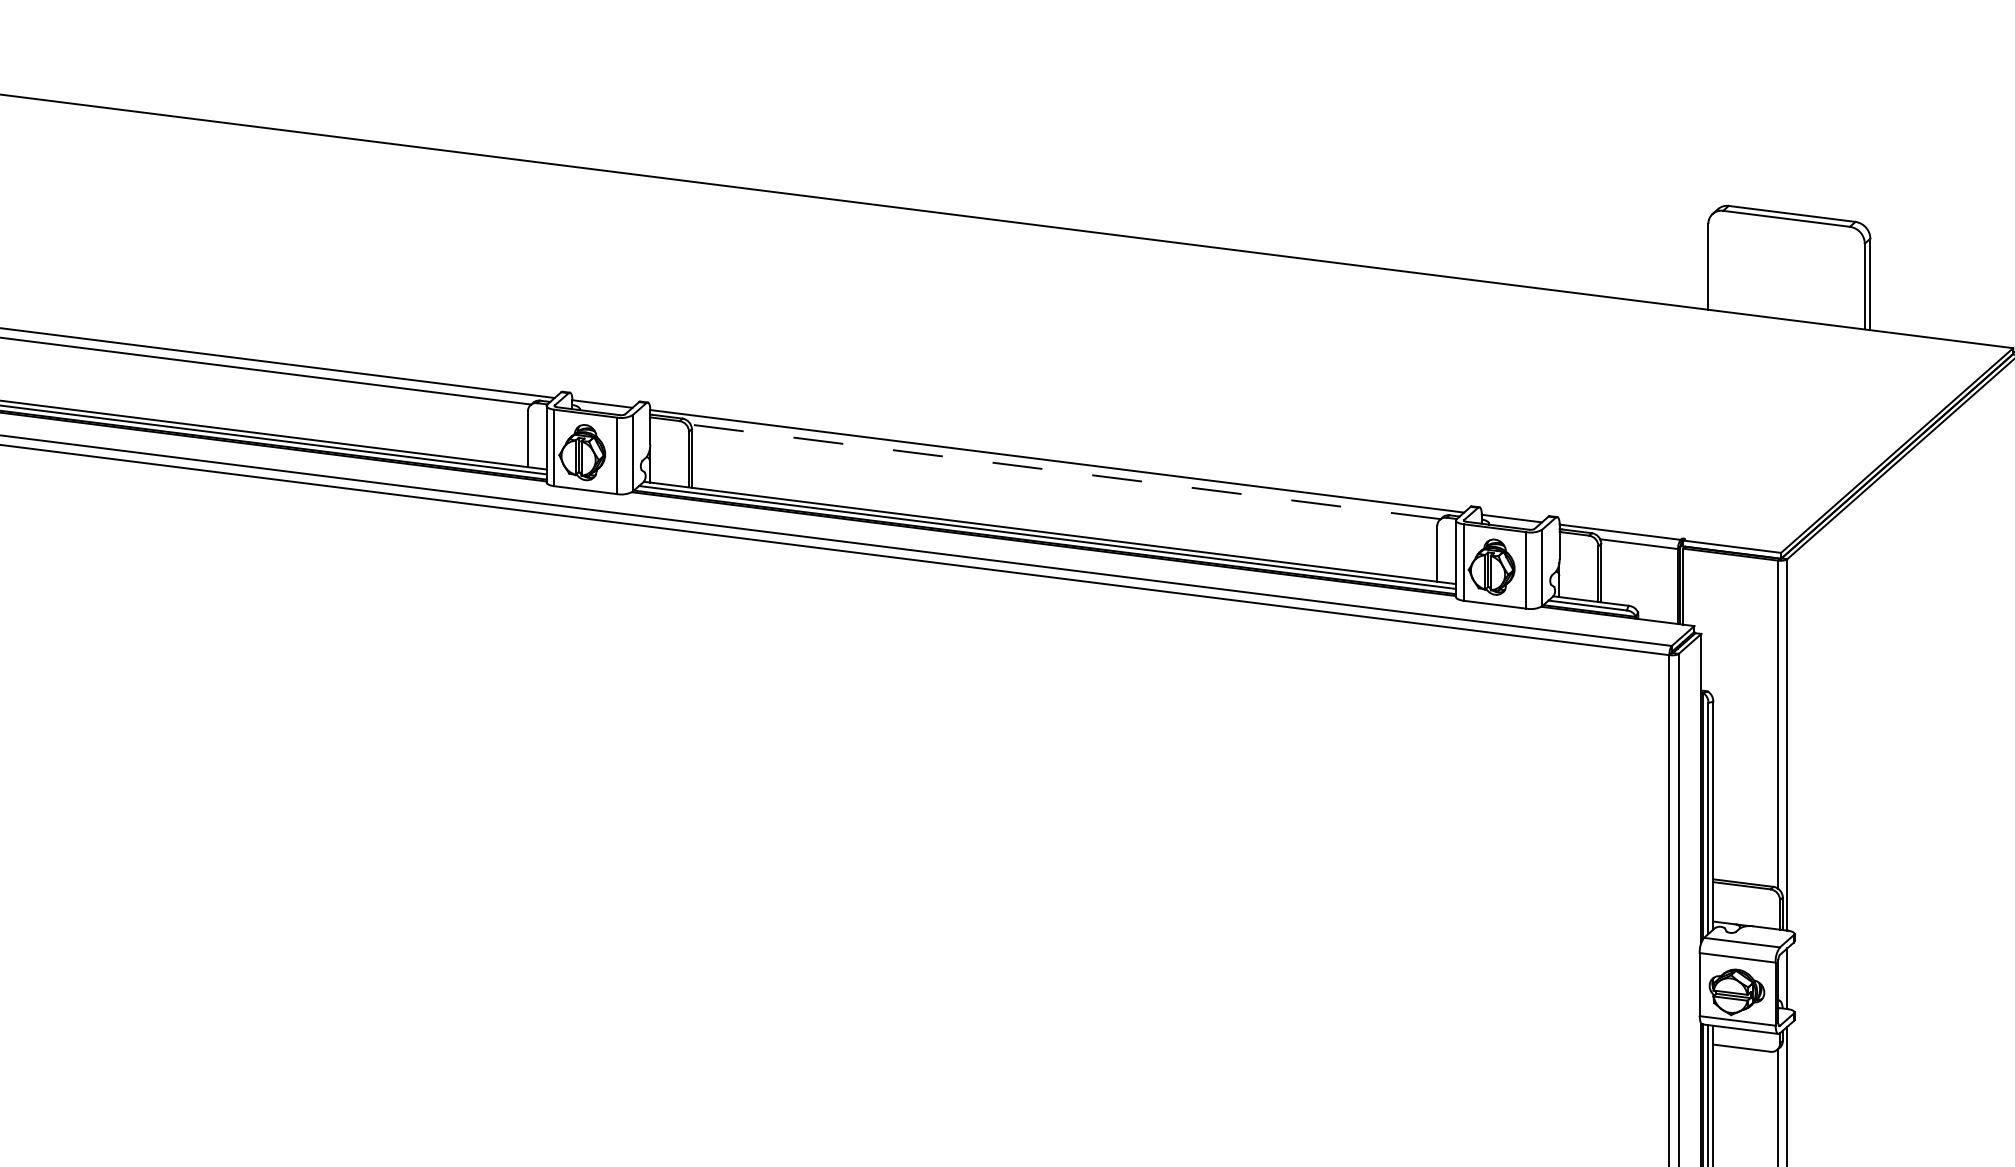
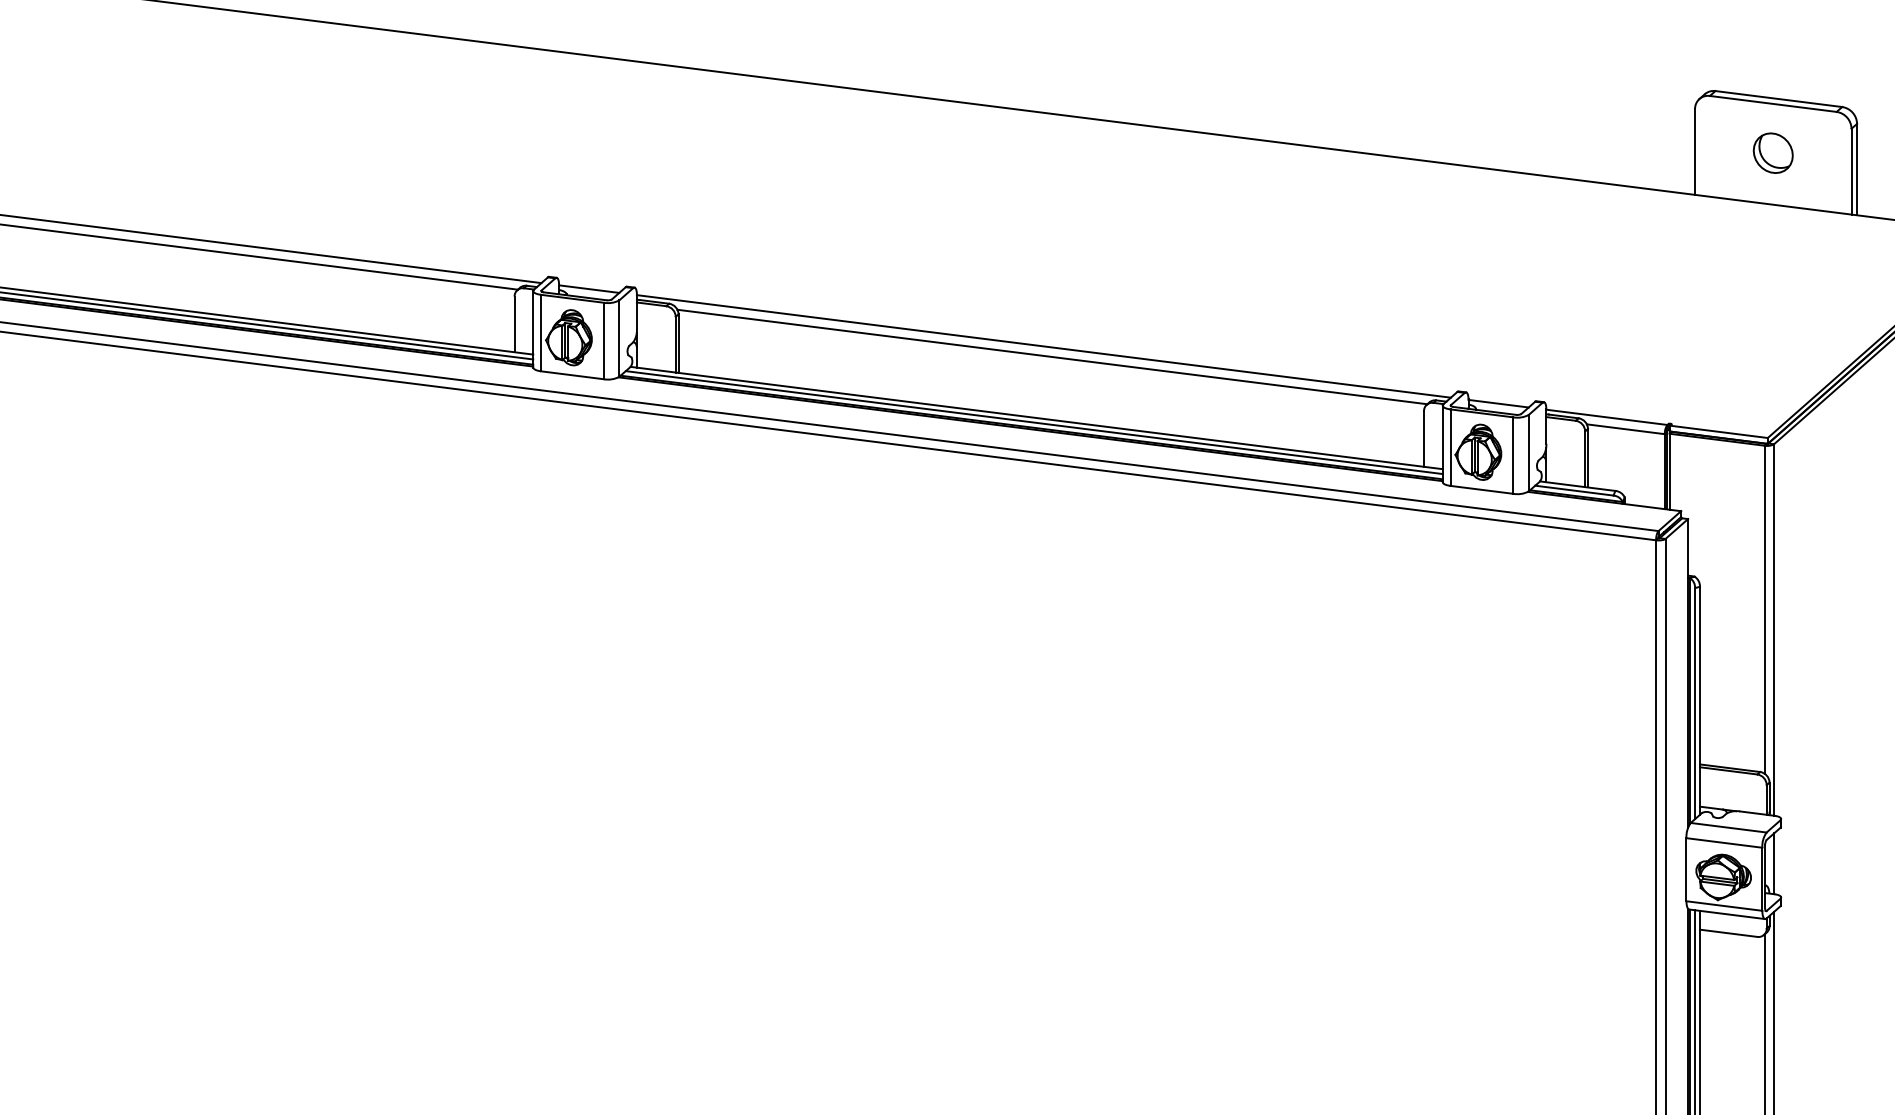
part: (1786, 267) -> (1773, 152), added
line: (1065, 471) -> (1052, 356), dashed -> solid

